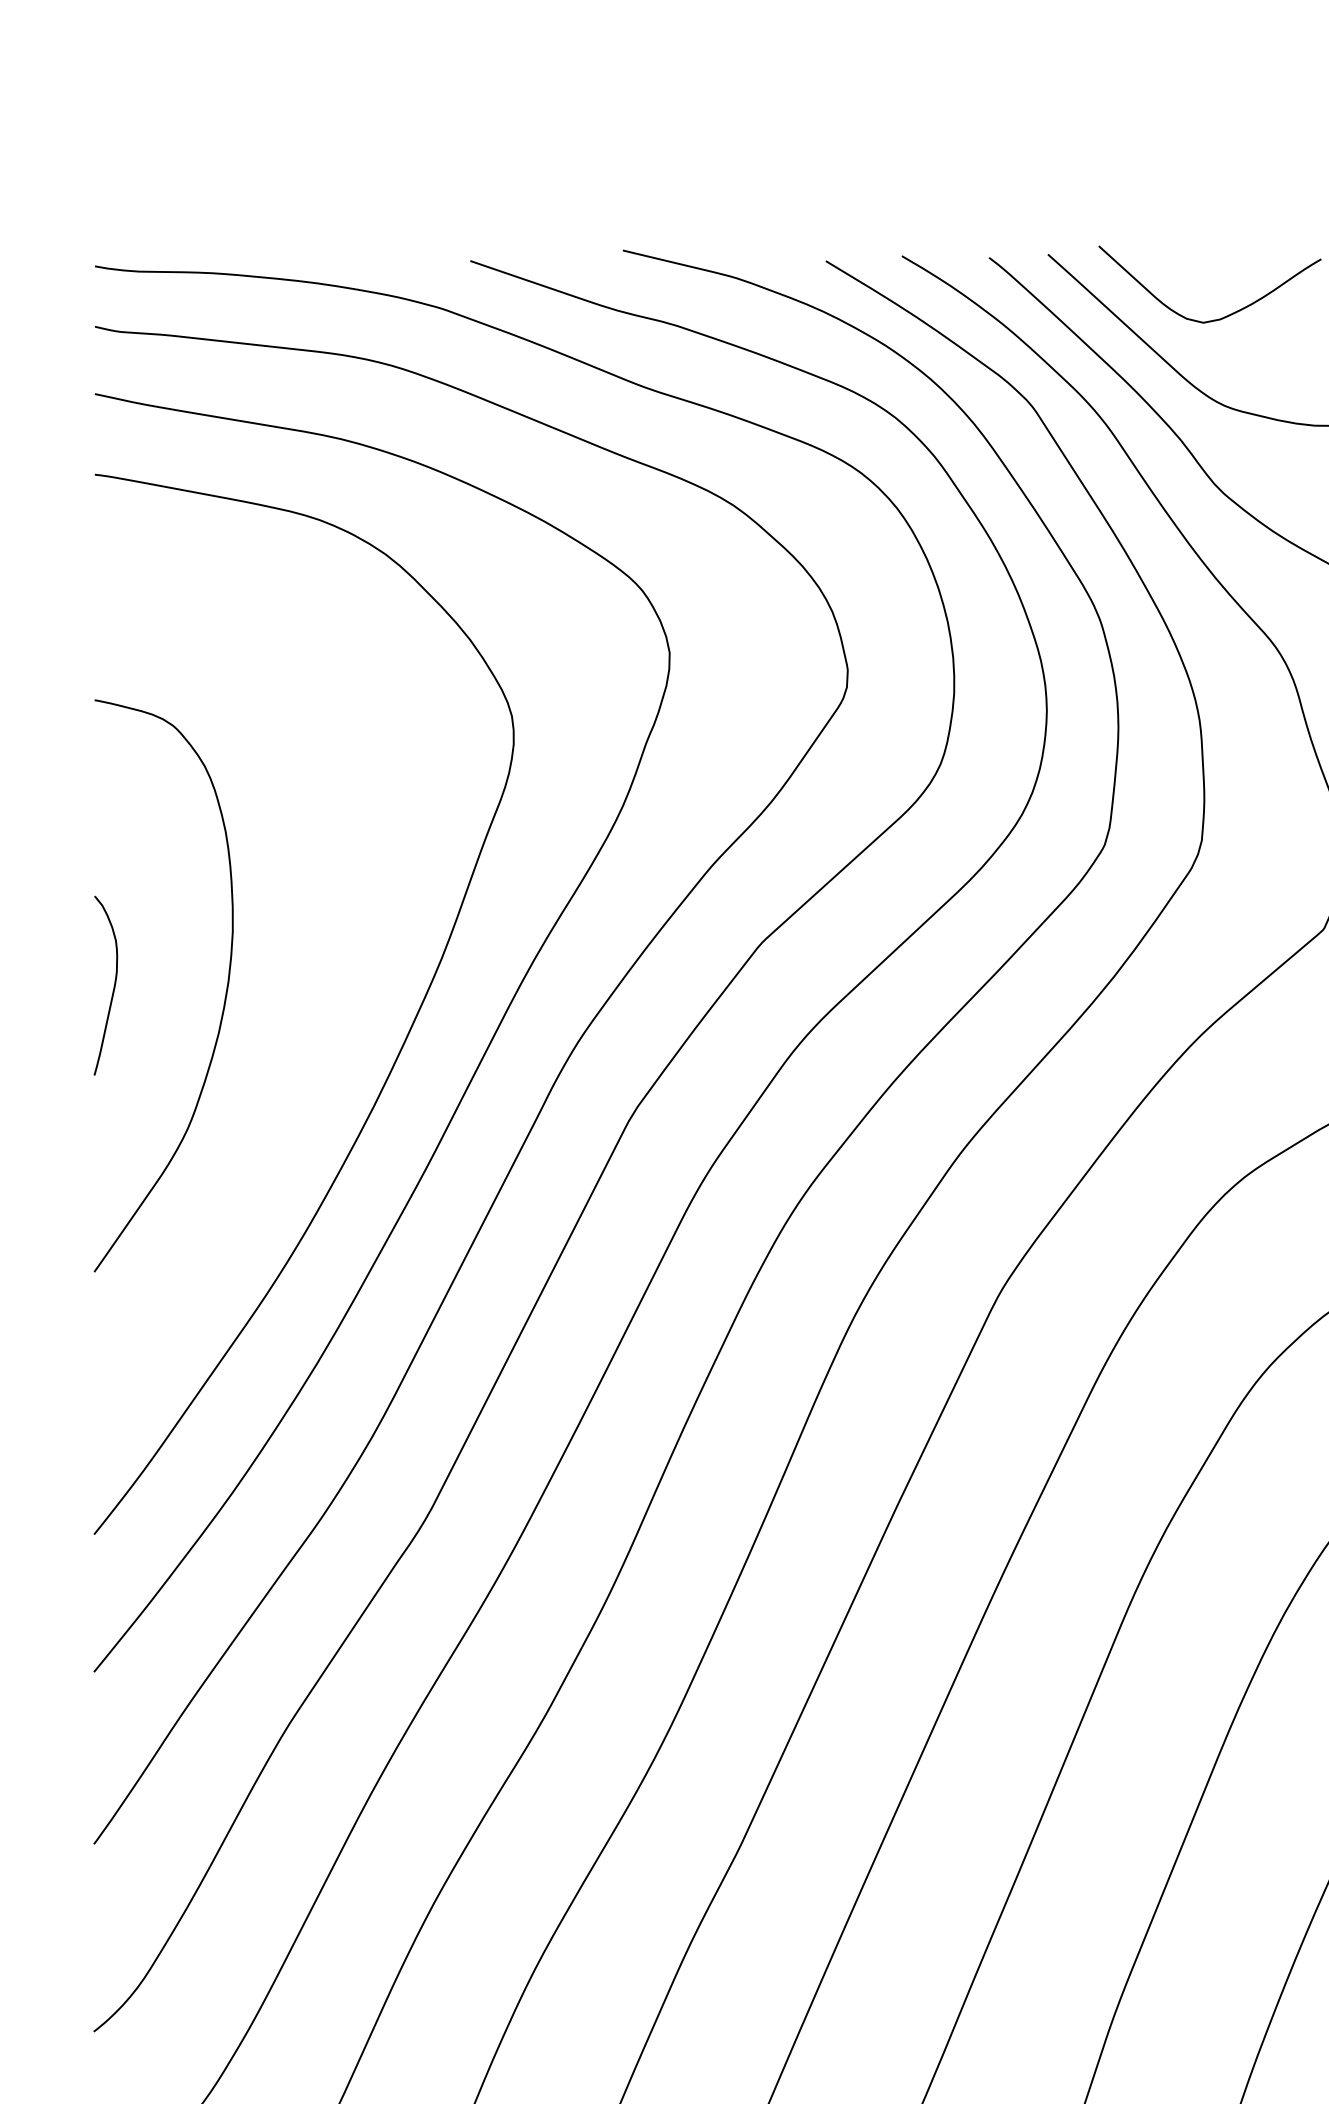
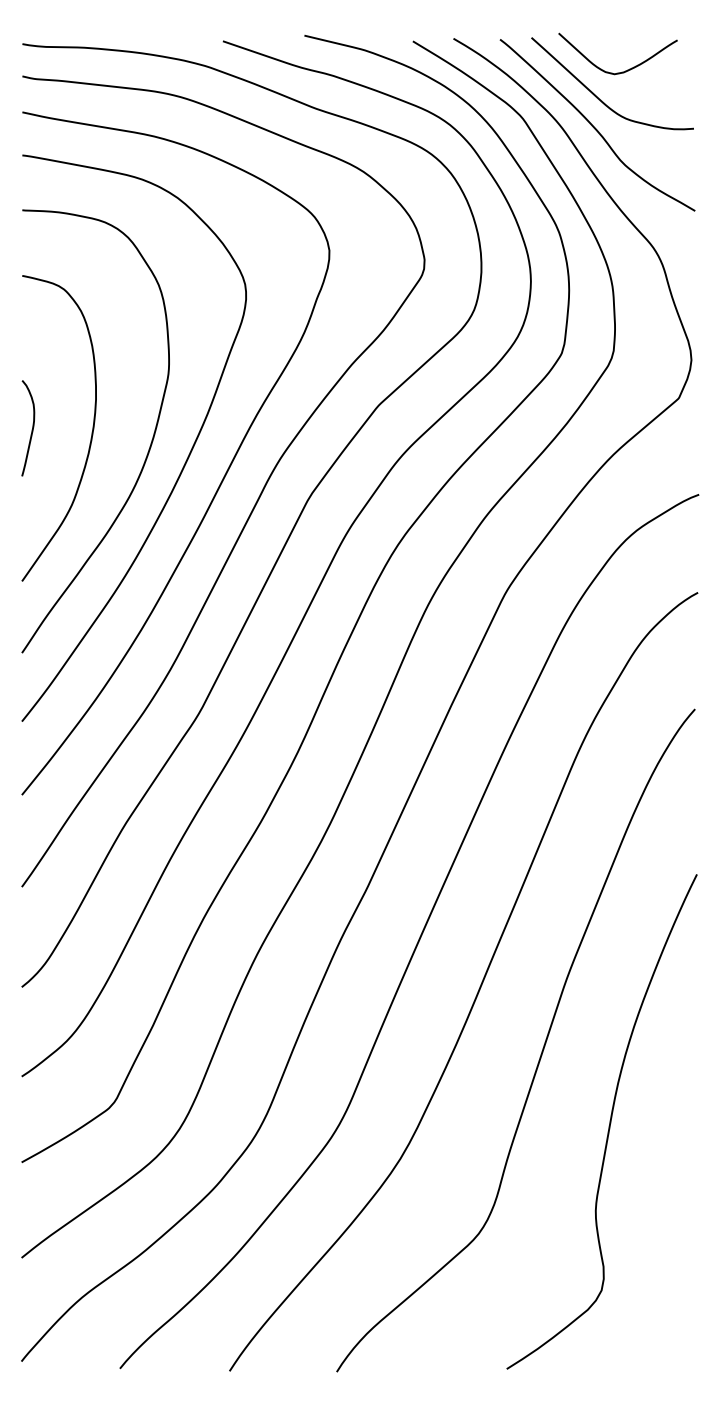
curve: (330, 1025) -> (148, 449), added

